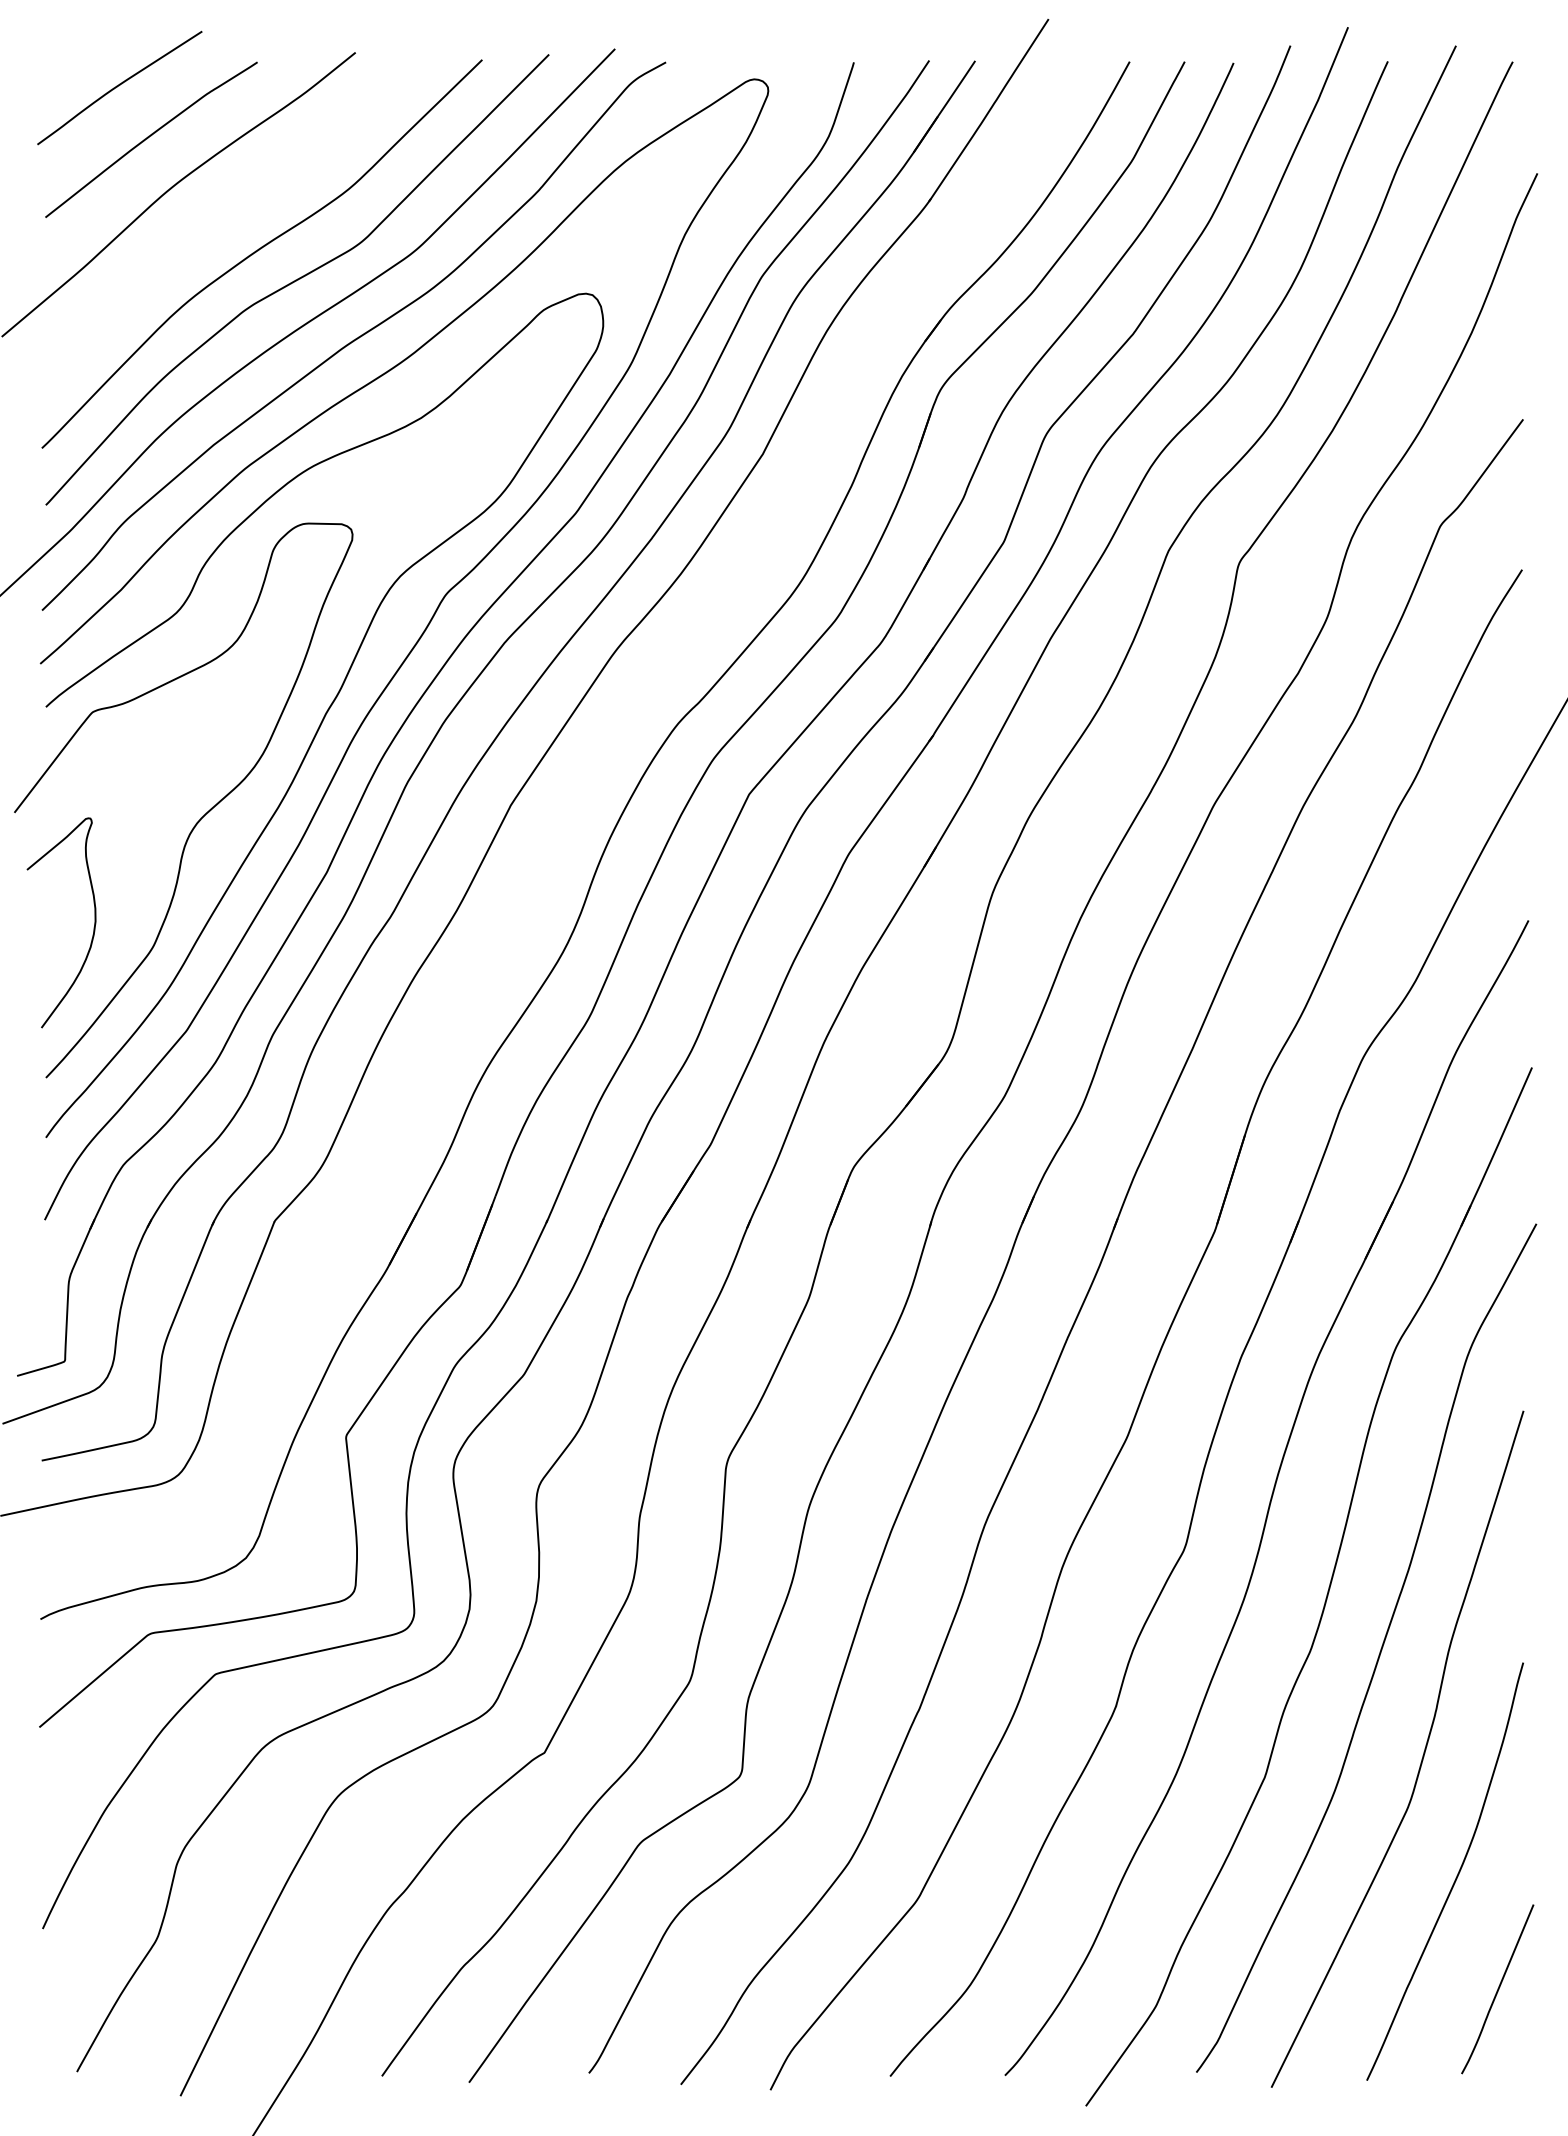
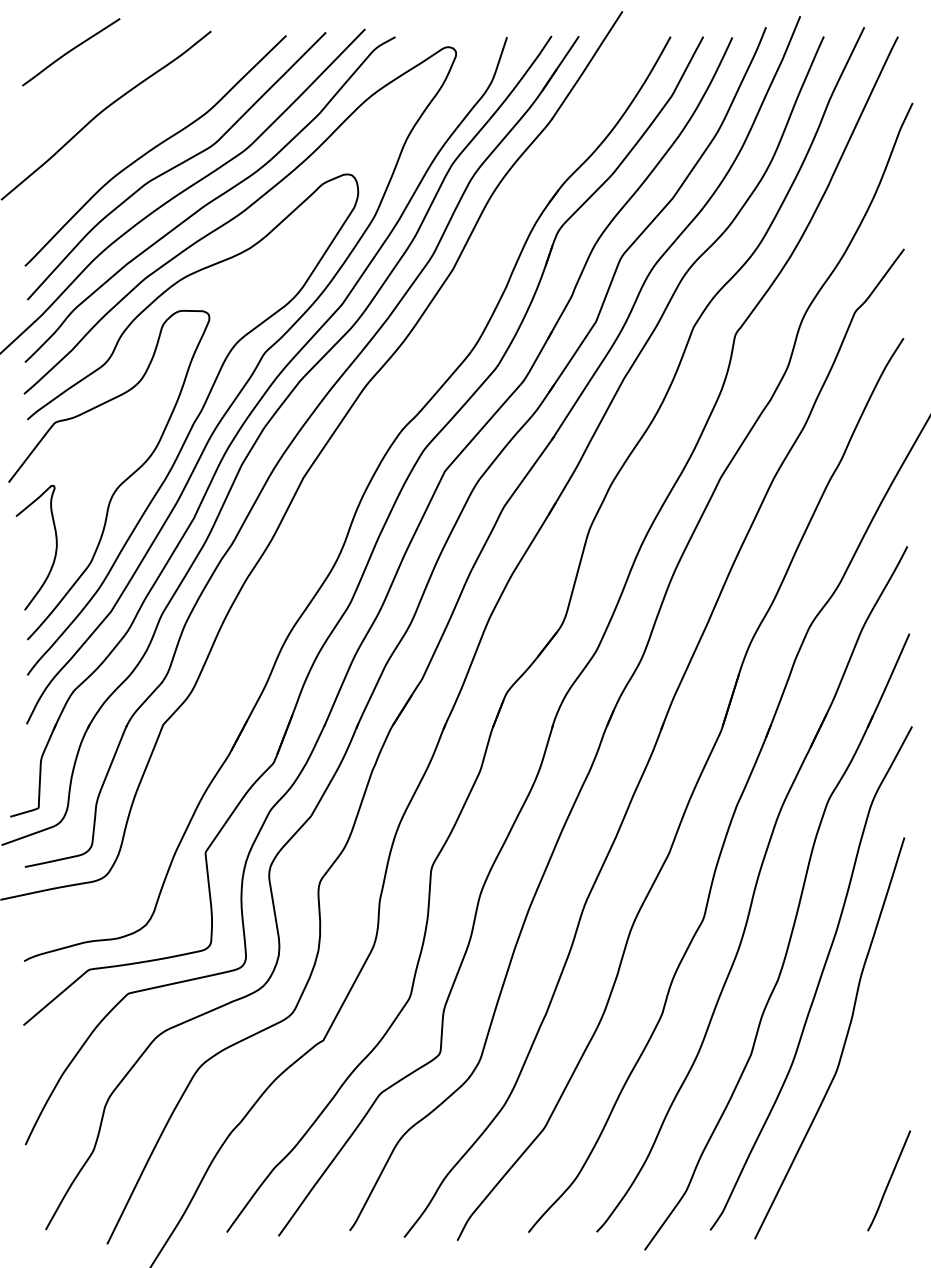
curve: (150, 137) -> (89, 81), removed
curve: (1454, 1877) -> (863, 1114), removed

